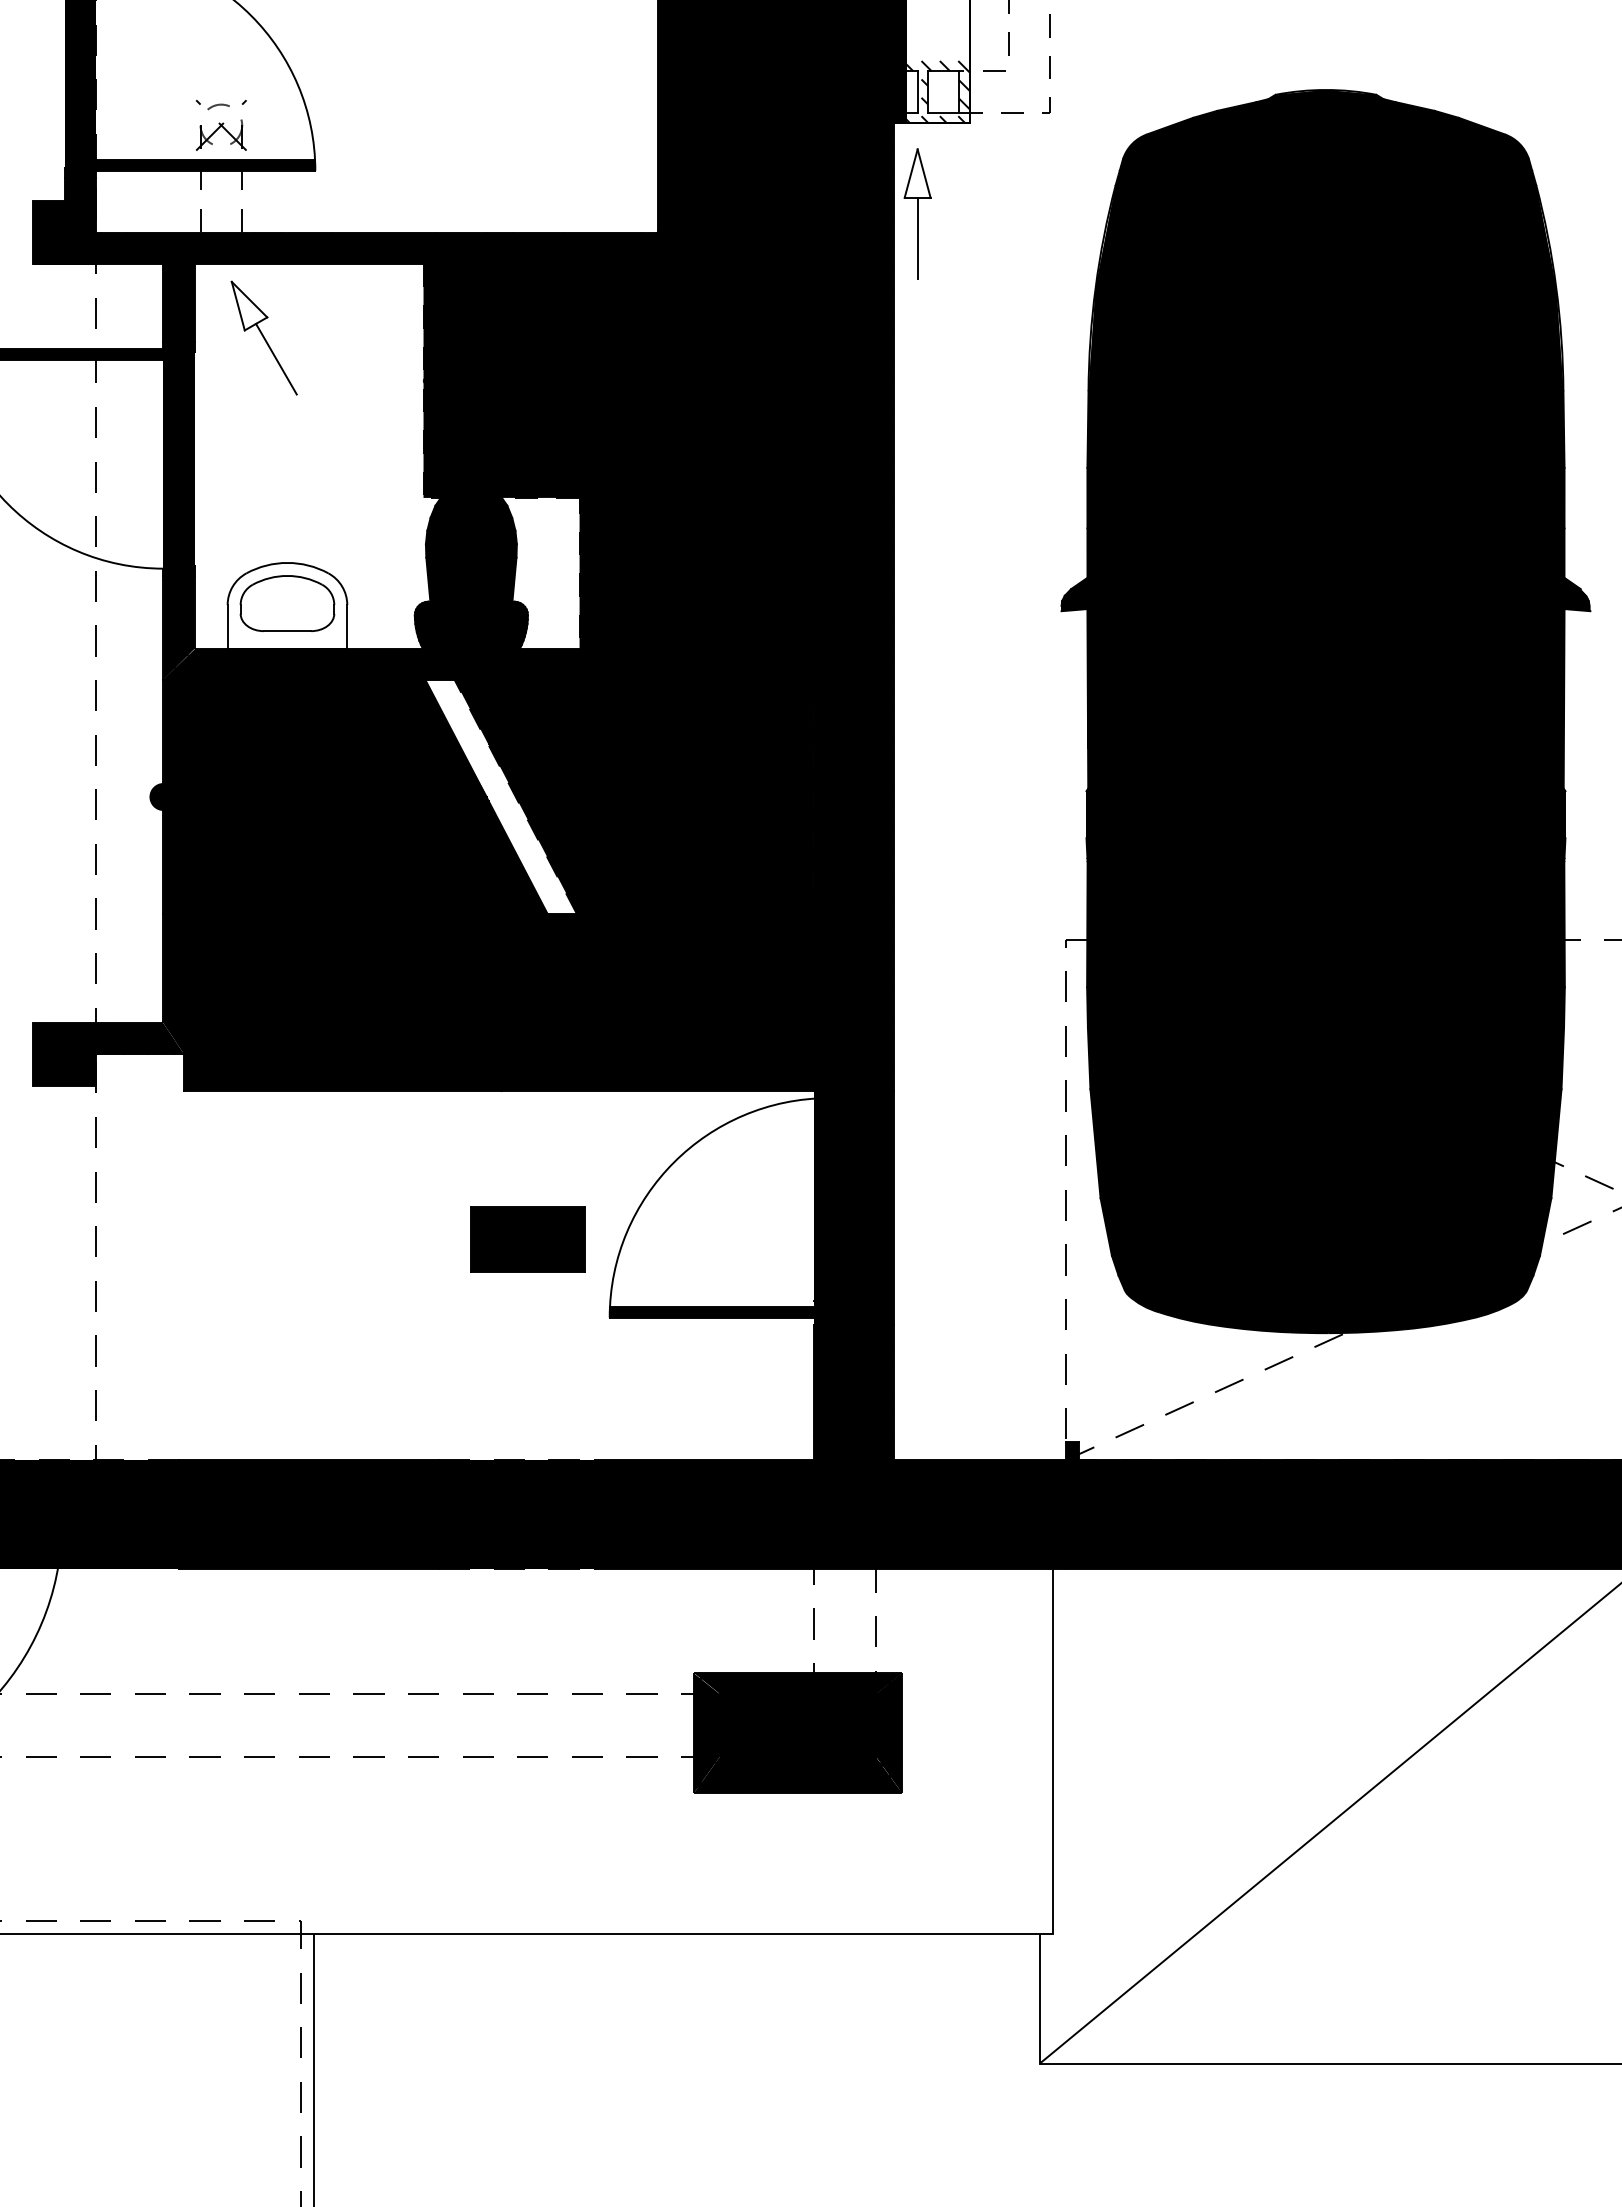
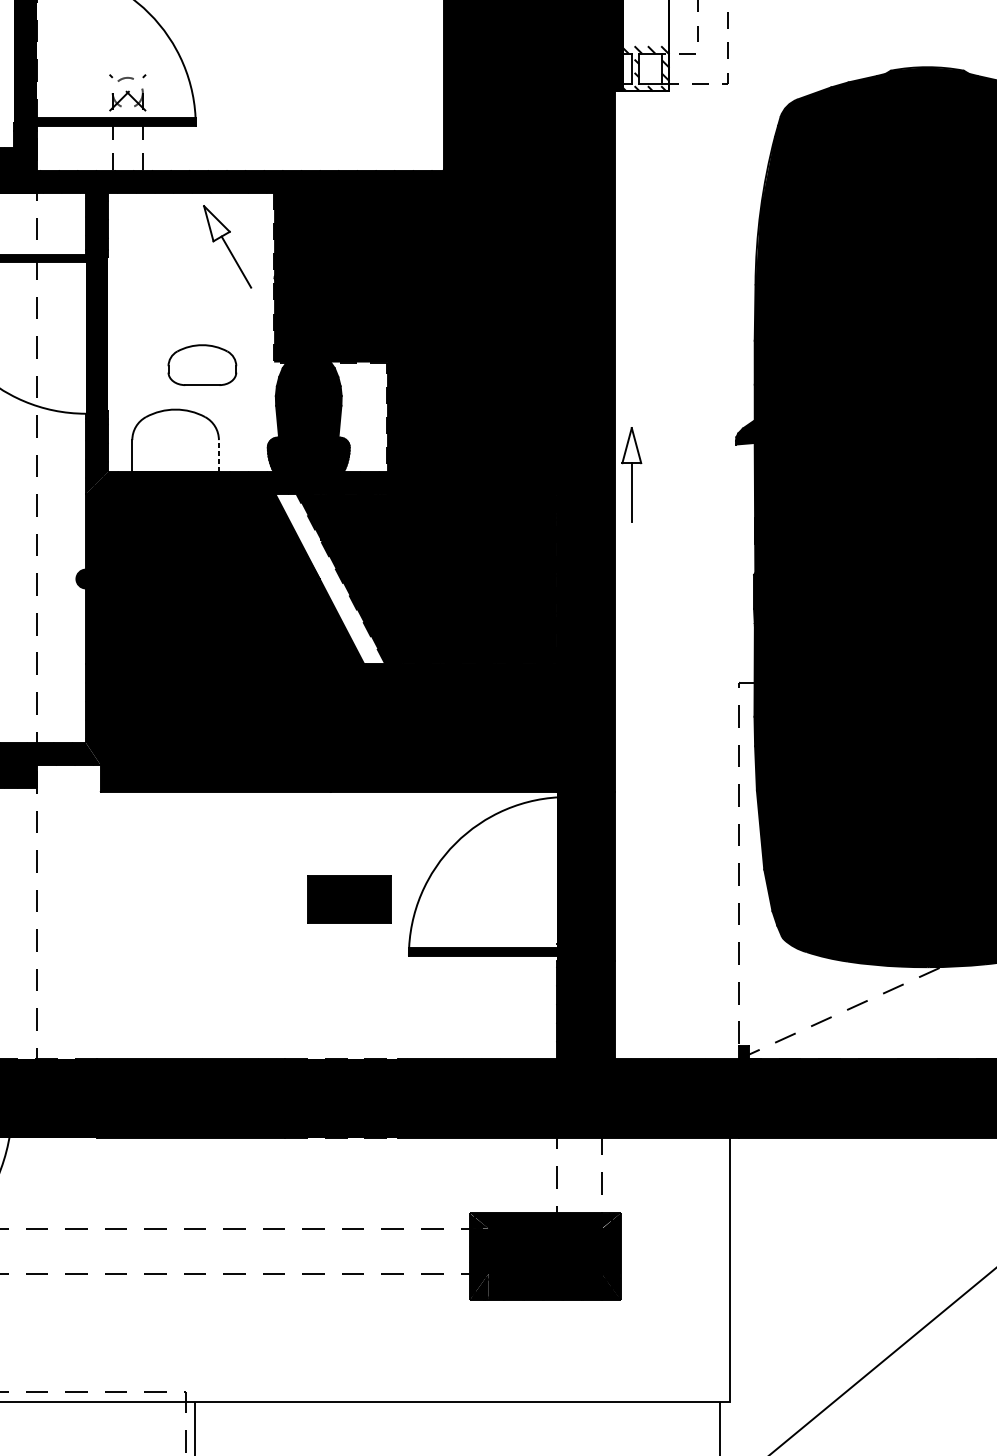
part: (917, 213) -> (631, 474), moved
part: (263, 337) -> (227, 246), moved
part: (287, 603) -> (202, 365), moved
line: (347, 626) -> (219, 455), solid -> dashed

